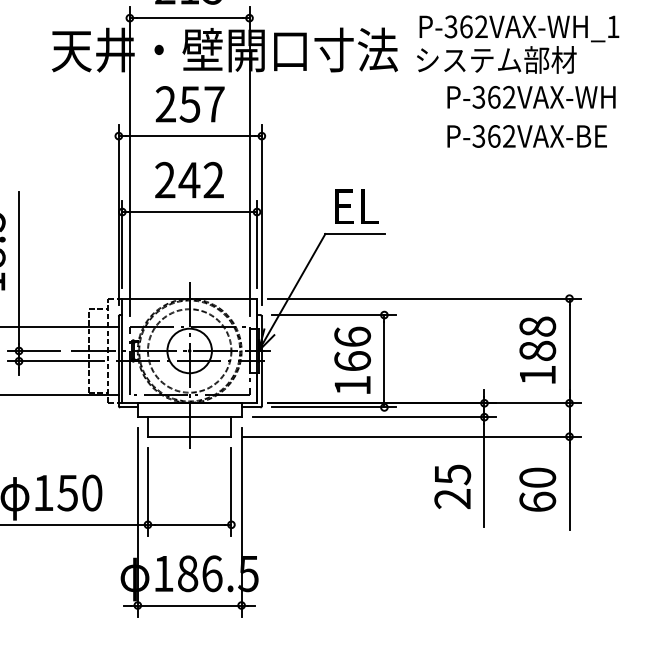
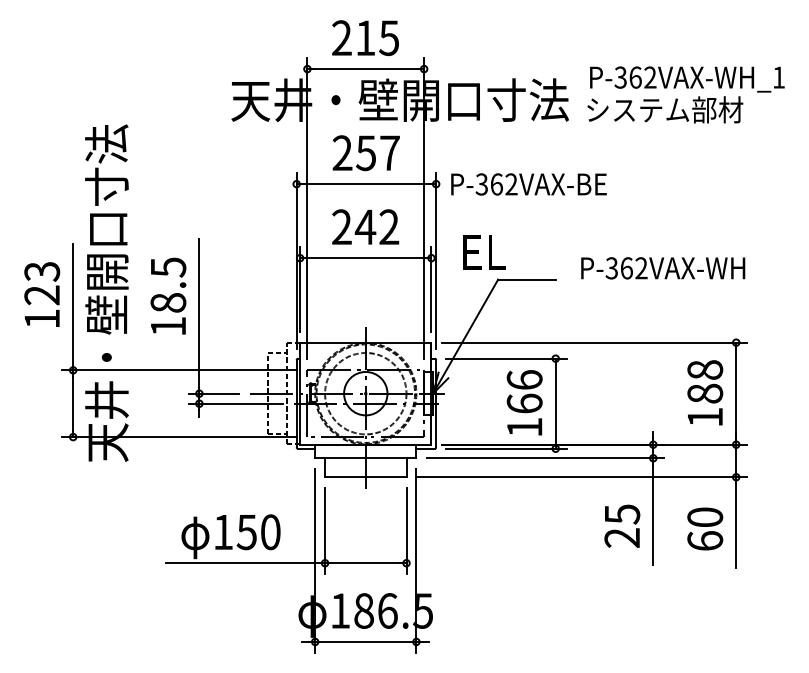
text: (531, 97) -> (663, 268), moved
text: (526, 136) -> (528, 184), moved
text: (356, 206) -> (484, 252), moved

